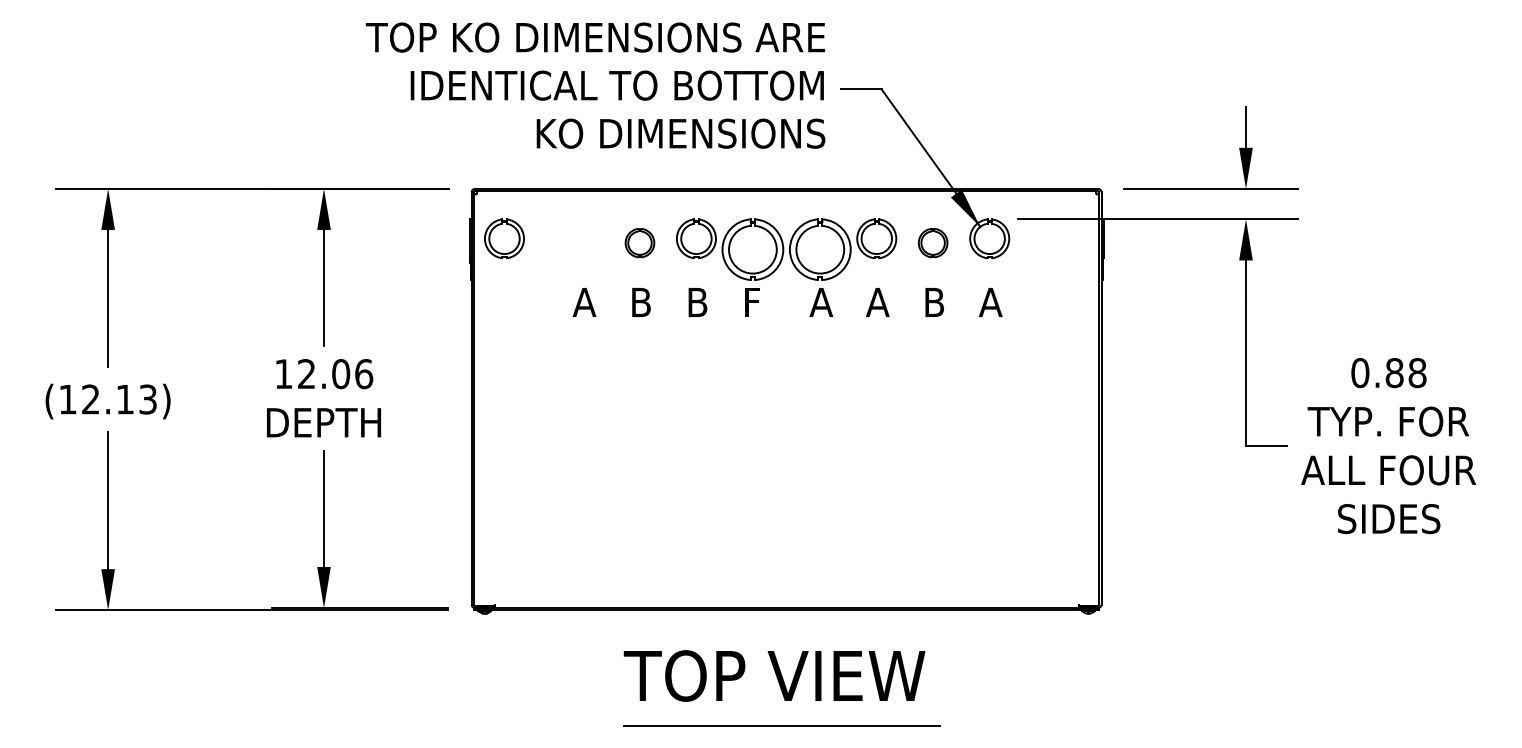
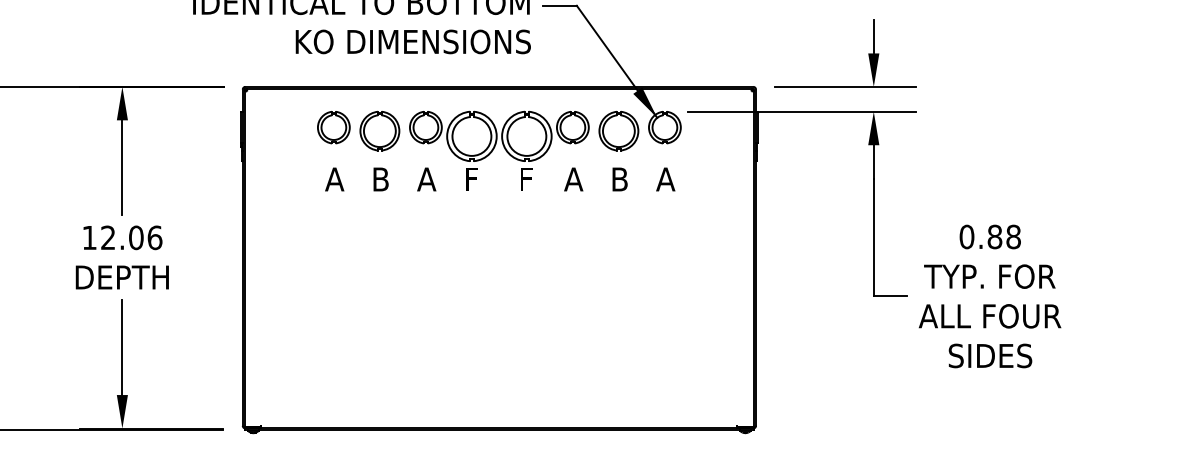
part: (504, 238) -> (333, 127), moved
part: (639, 242) -> (379, 130), size x1.67
part: (932, 242) -> (618, 130), size x1.67
text: (697, 302) -> (426, 179), B -> A
text: (821, 302) -> (527, 179), A -> F

